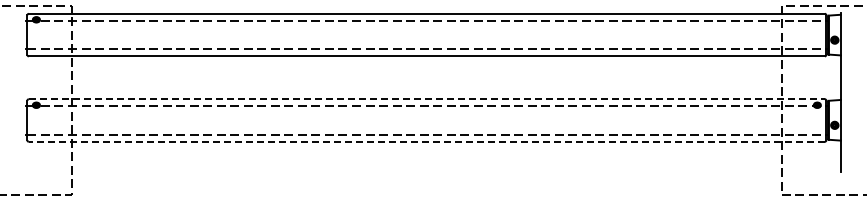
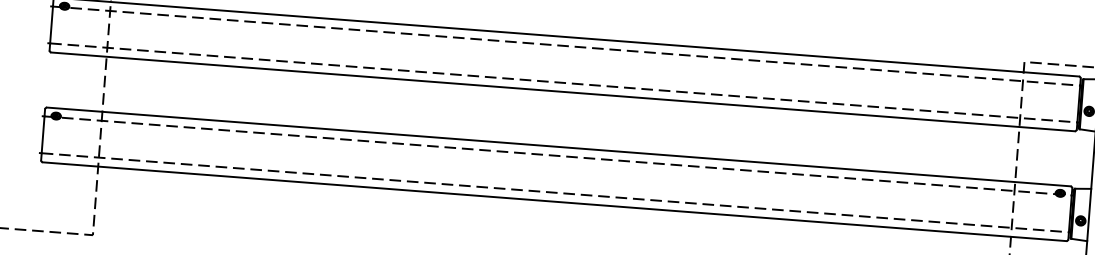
line: (427, 99) -> (559, 147), dashed -> solid
line: (426, 141) -> (554, 201), dashed -> solid

